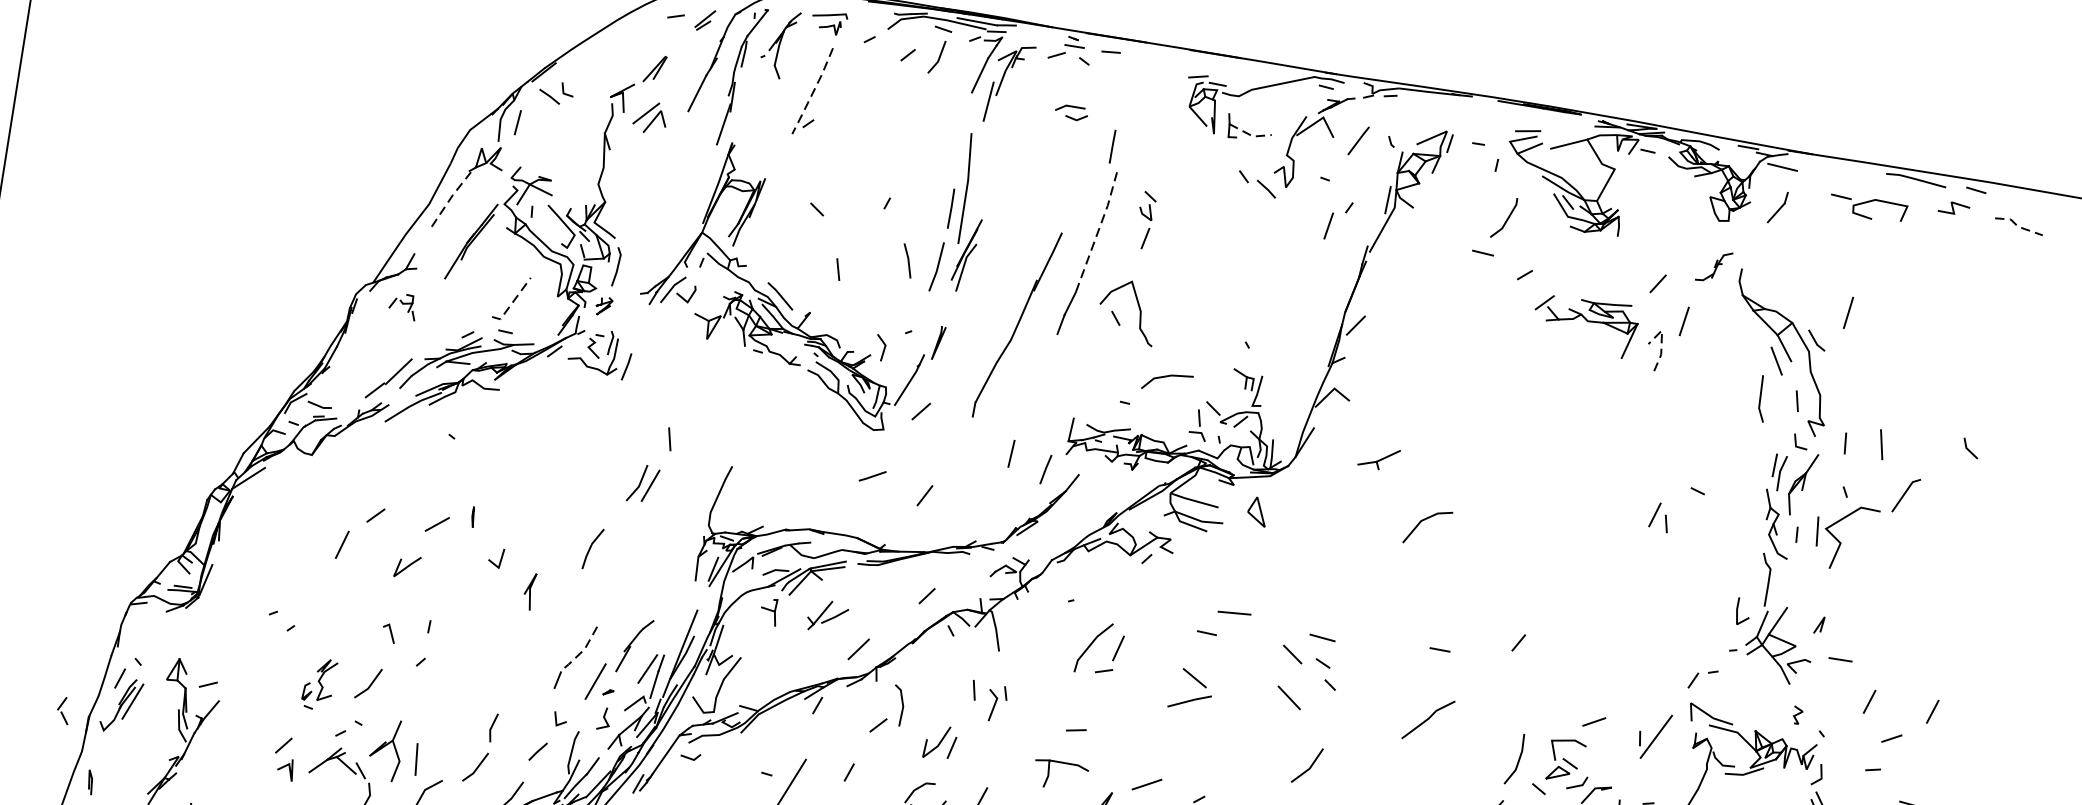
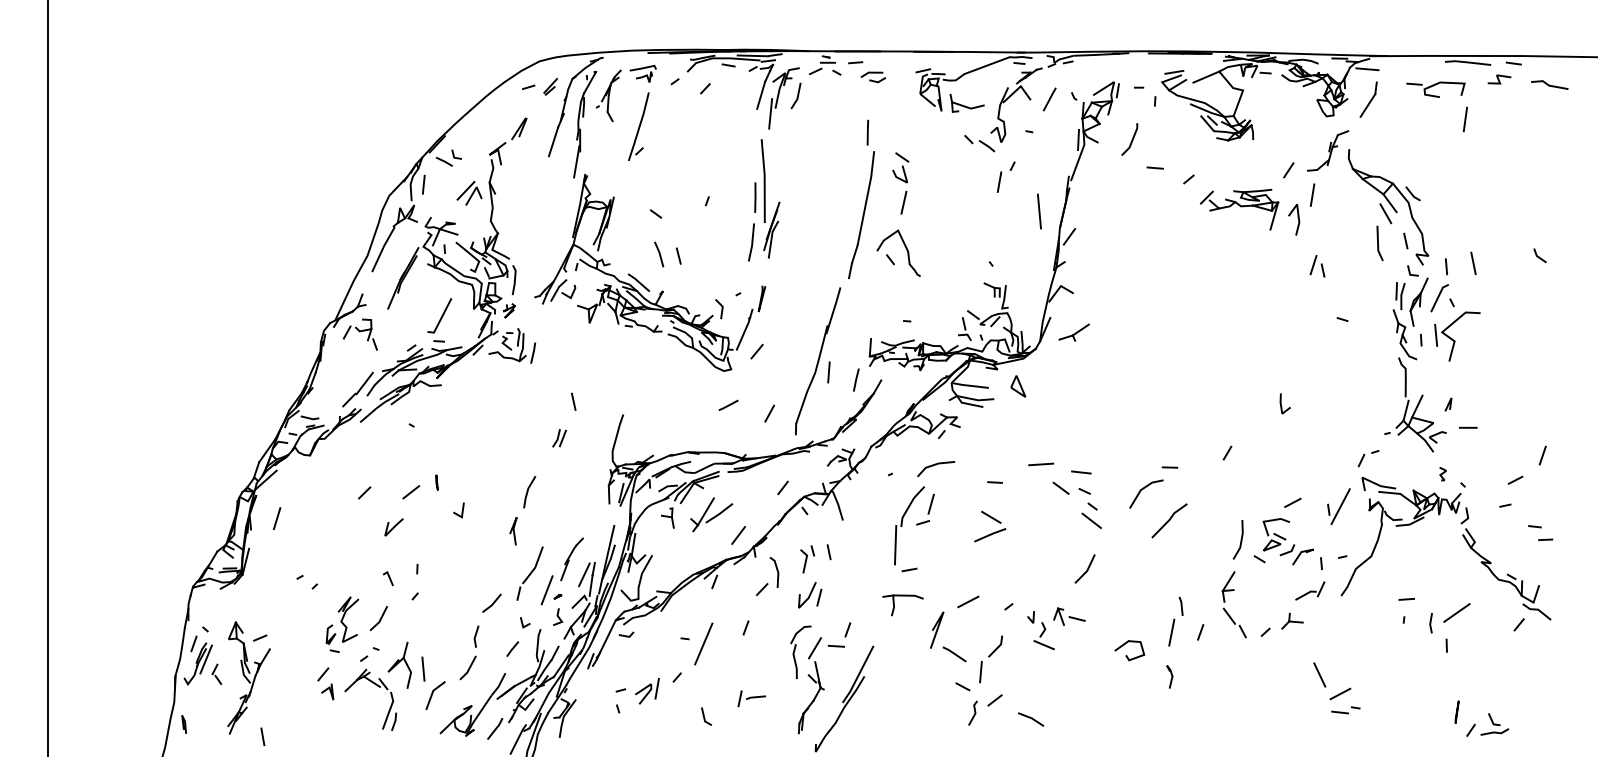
line: (938, 56) -> (797, 95), moved
line: (813, 92) -> (639, 127), dashed -> solid
part: (1071, 113) -> (873, 77), moved
part: (650, 116) -> (469, 192), moved
line: (1251, 136) -> (969, 108), dashed -> solid
line: (450, 197) -> (382, 248), dashed -> solid
part: (1777, 207) -> (1368, 99), size x1.43
line: (1506, 218) -> (1131, 139), moved
part: (1337, 219) -> (1005, 176), moved
part: (1144, 220) -> (900, 183), size x1.43
line: (2018, 226) -> (1549, 85), dashed -> solid
line: (1097, 232) -> (866, 198), dashed -> solid
line: (908, 260) -> (659, 254), moved
part: (1714, 266) -> (1328, 150), size x1.67
line: (1321, 286) -> (1039, 211), added
line: (513, 302) -> (441, 318), dashed -> solid
part: (402, 306) -> (359, 334), size x1.67
line: (1847, 312) -> (1464, 119), moved
part: (1017, 325) -> (818, 361), moved
line: (1661, 342) -> (1298, 213), dashed -> solid
line: (1168, 377) -> (936, 465), moved
part: (1378, 458) -> (1073, 332), moved
part: (643, 484) -> (559, 438), size x0.62
line: (1906, 494) -> (1439, 297), moved
part: (1659, 517) -> (1317, 266), moved
line: (1424, 520) -> (1143, 489), moved
line: (342, 544) -> (277, 518), moved
line: (529, 591) -> (513, 531), moved
line: (1738, 610) -> (1281, 403), moved
line: (1233, 613) -> (1040, 464), moved
part: (827, 616) -> (711, 514), size x1.43
line: (585, 649) -> (535, 567), dashed -> solid
part: (319, 683) -> (342, 624), size x1.43
line: (521, 687) -> (492, 603), added
line: (1063, 693) -> (895, 544), added
line: (1289, 697) -> (1091, 520), moved
line: (1869, 701) -> (1494, 455), removed
part: (996, 703) -> (807, 559), moved
part: (63, 709) -> (216, 673), moved

